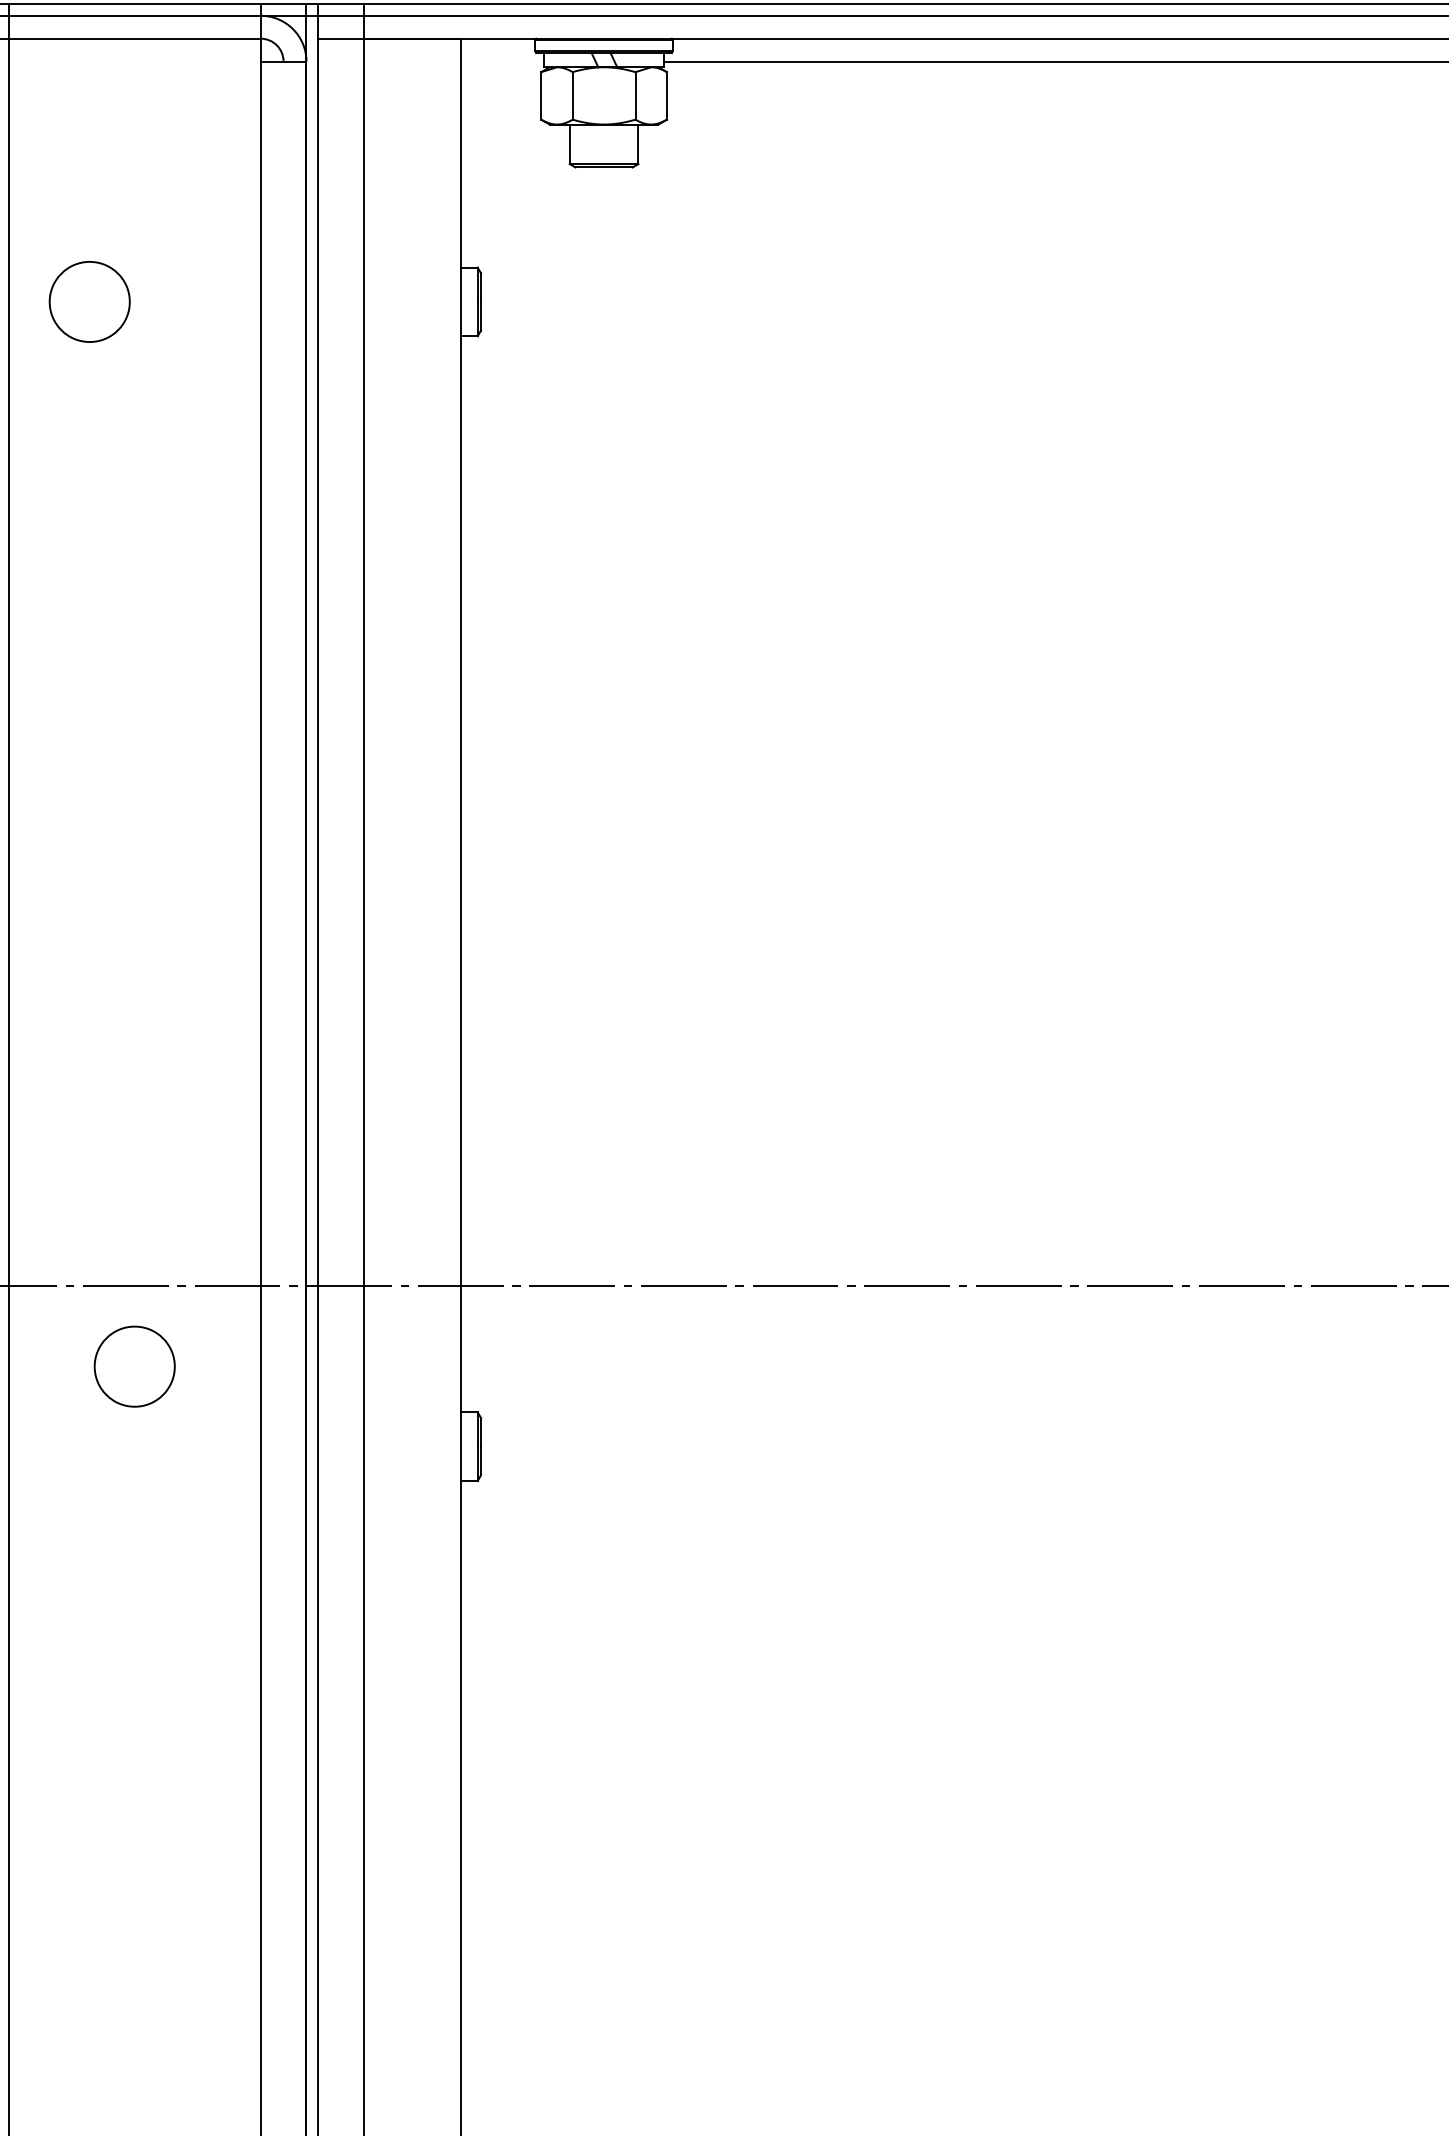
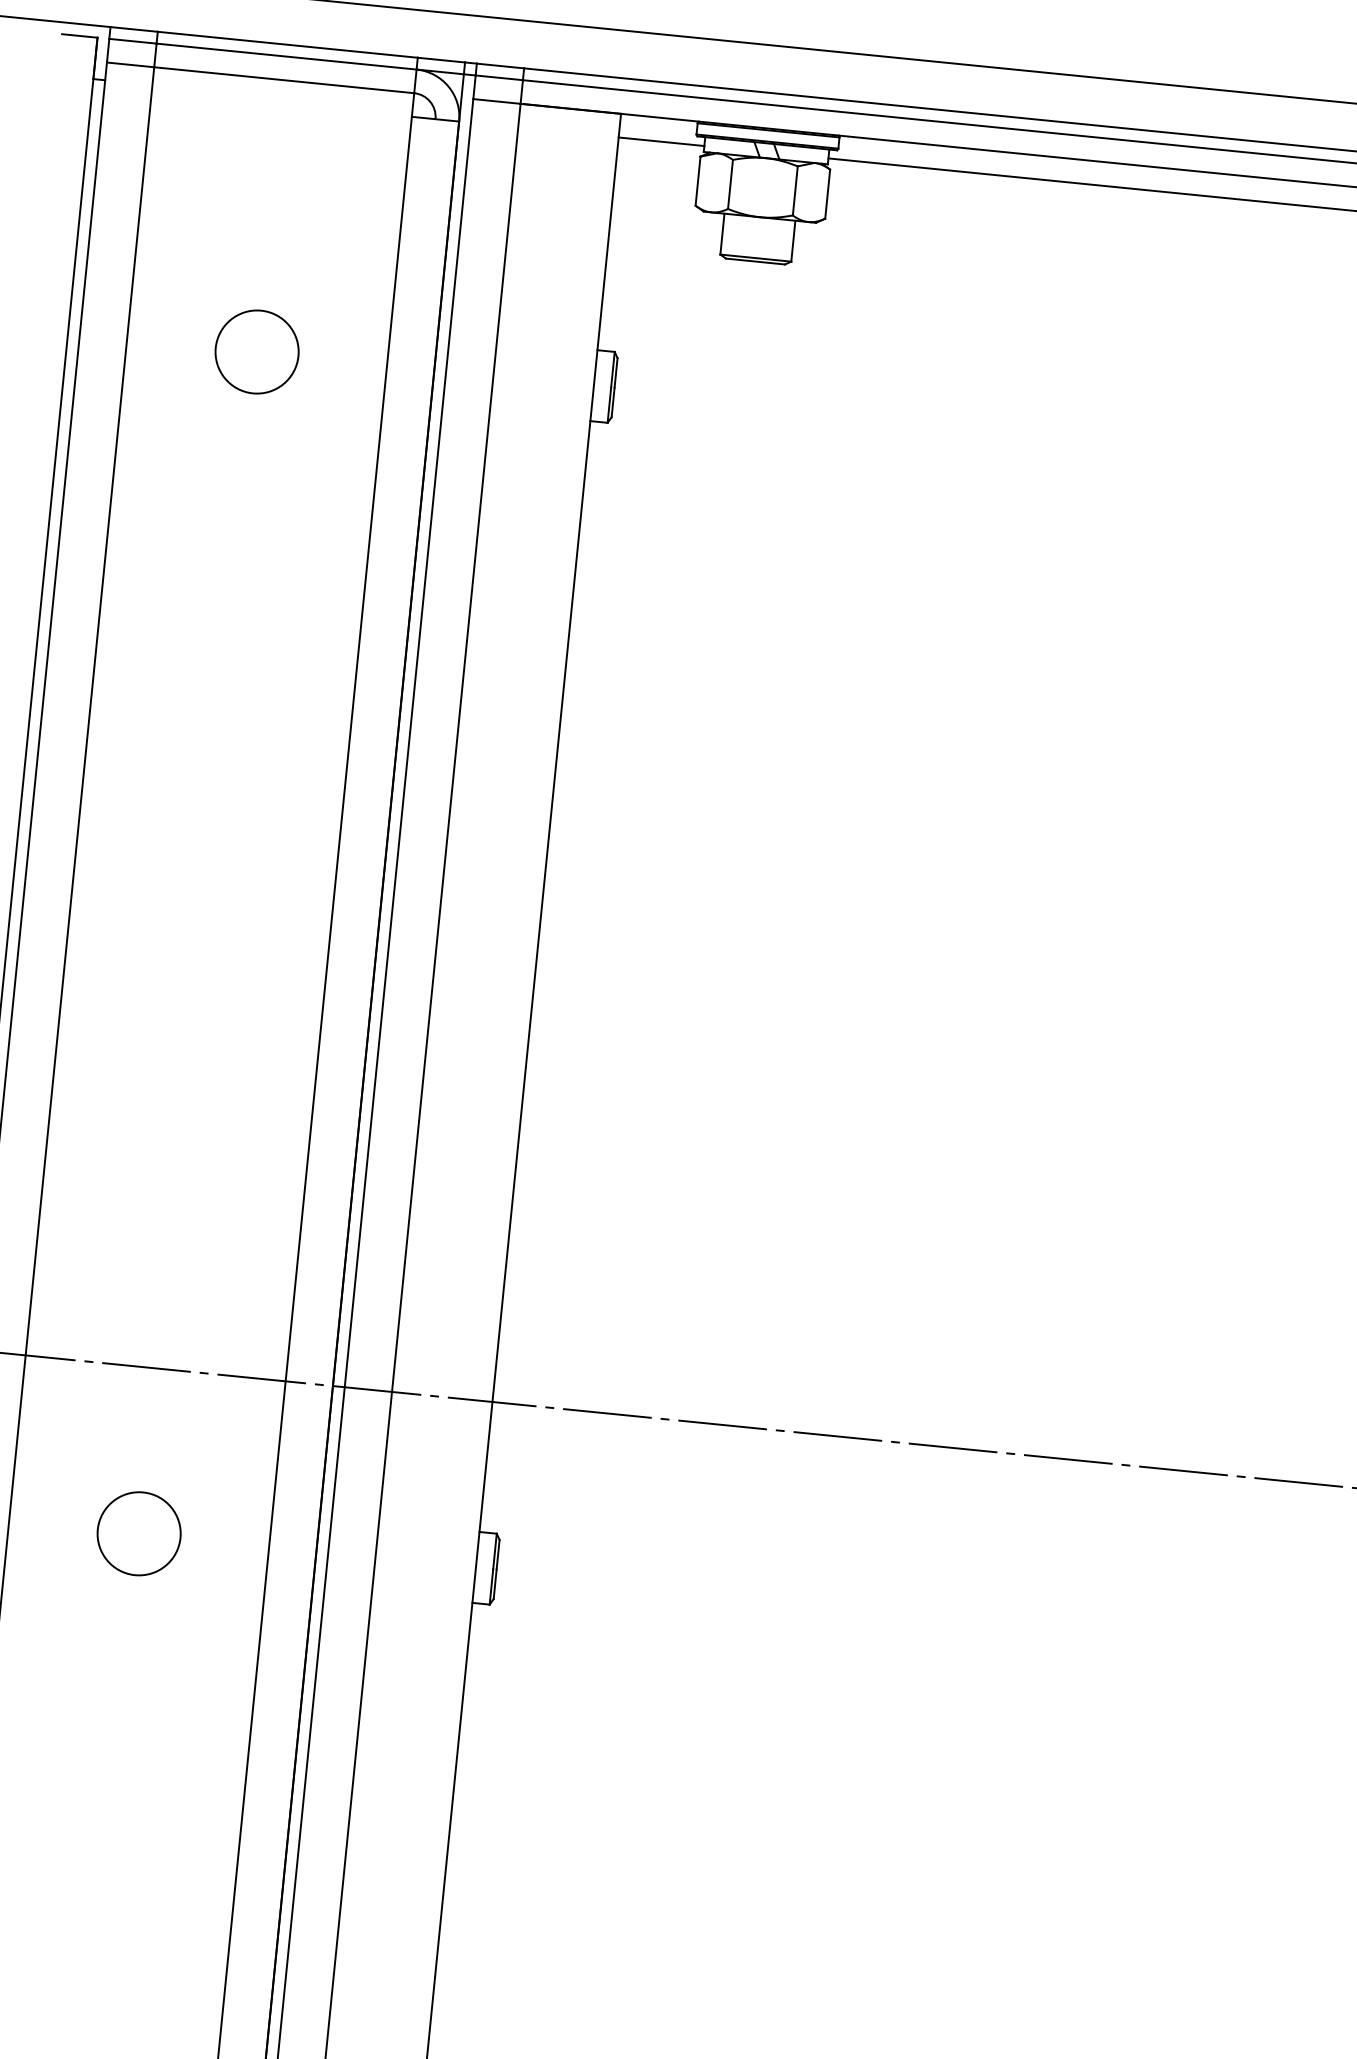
line: (502, 61) -> (661, 141), added
circle: (89, 301) -> (256, 351), moved
circle: (134, 1366) -> (138, 1533), moved

